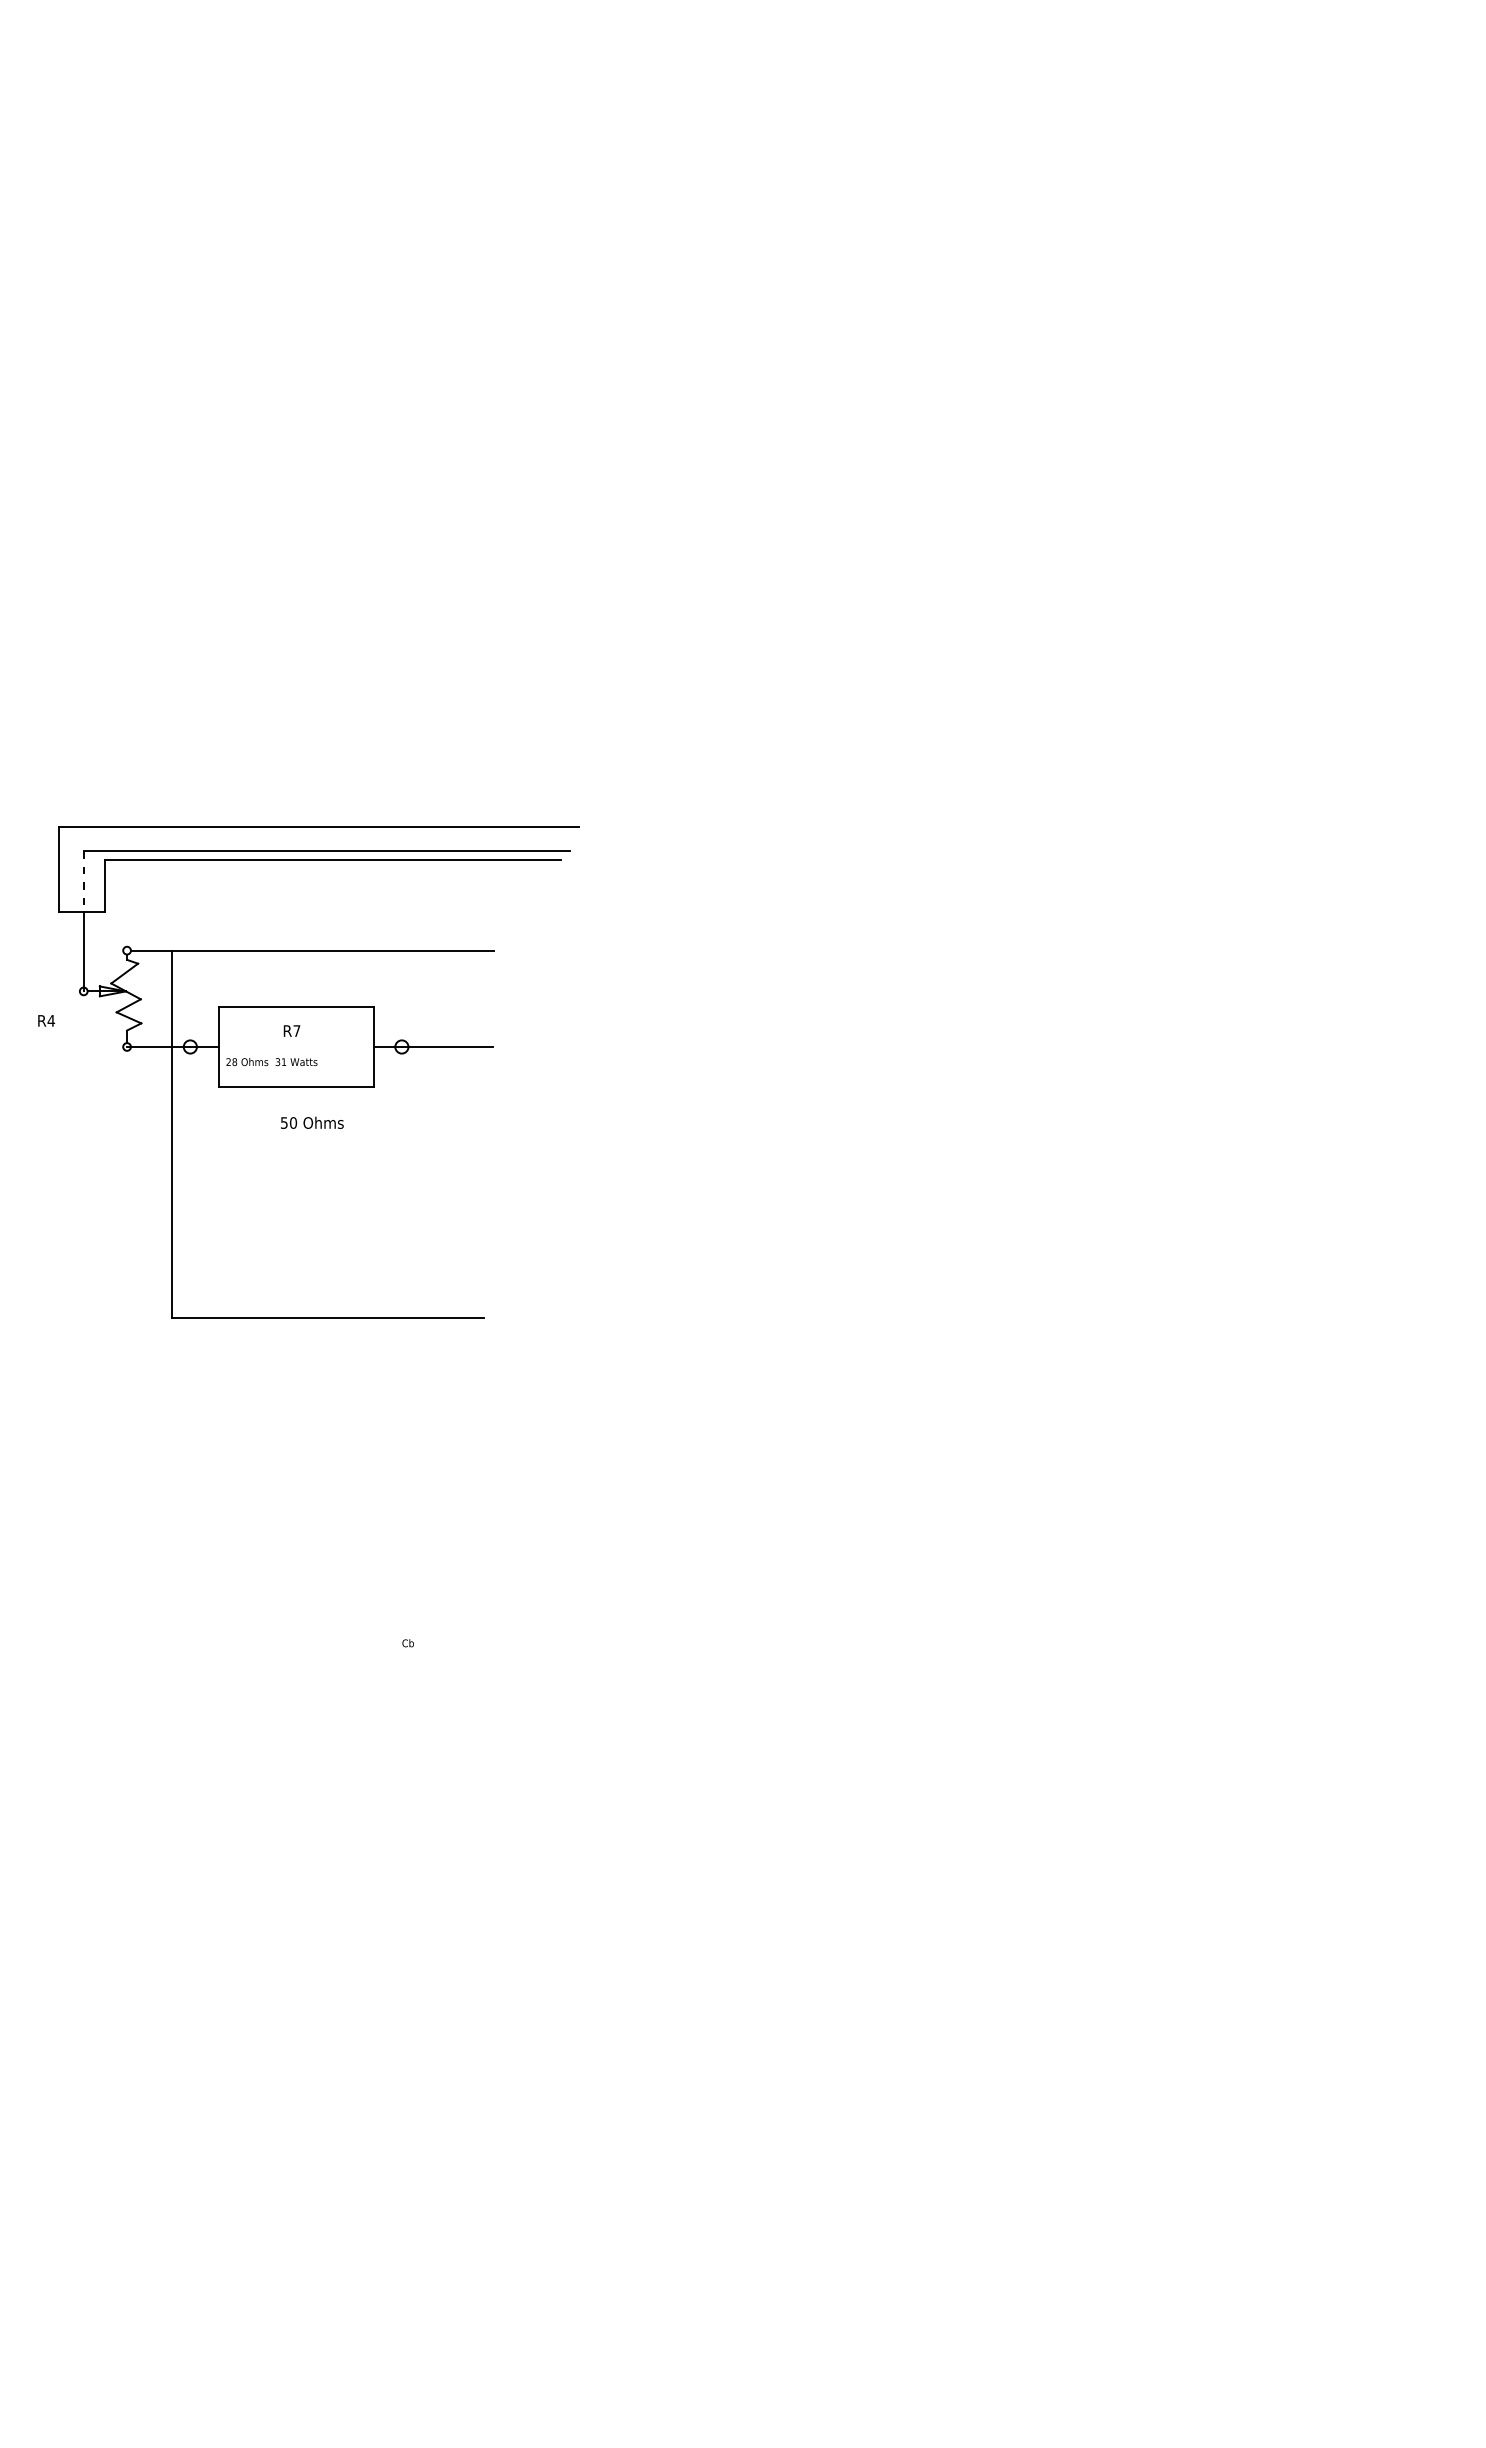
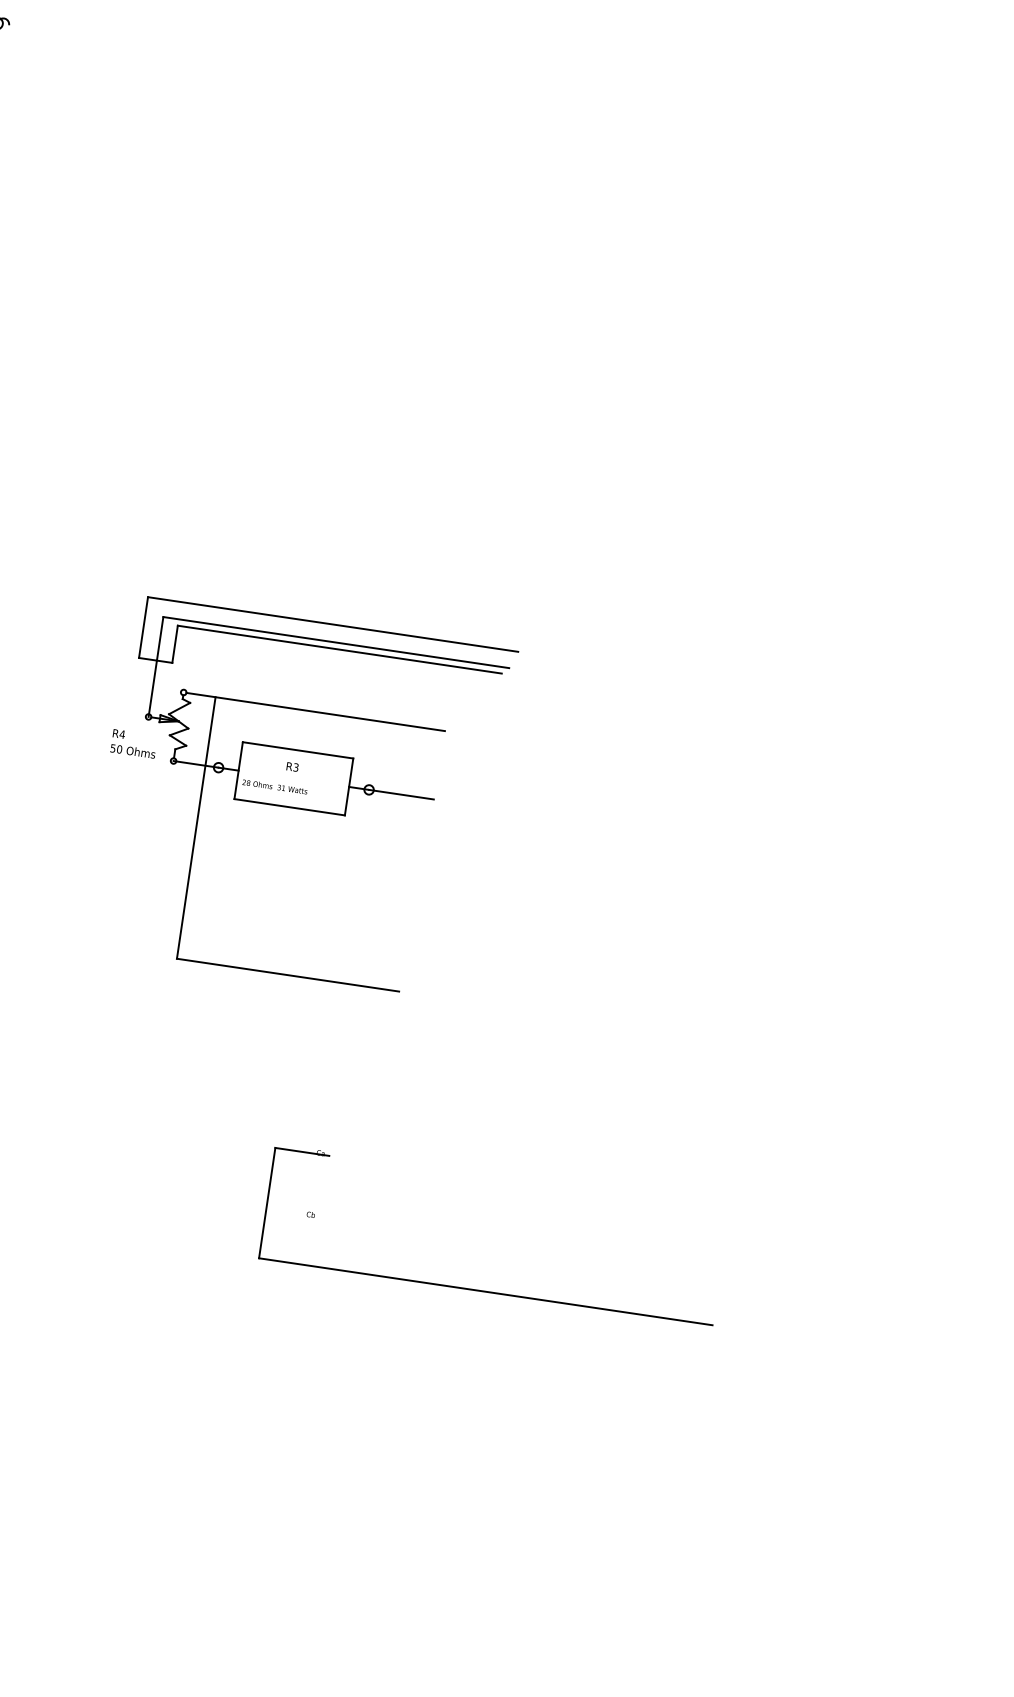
line: (83, 881) -> (159, 638), dashed -> solid
text: (296, 1031) -> (295, 767), R7 -> R3
text: (312, 1122) -> (133, 751), moved
part: (664, 1713) -> (485, 1291), added

